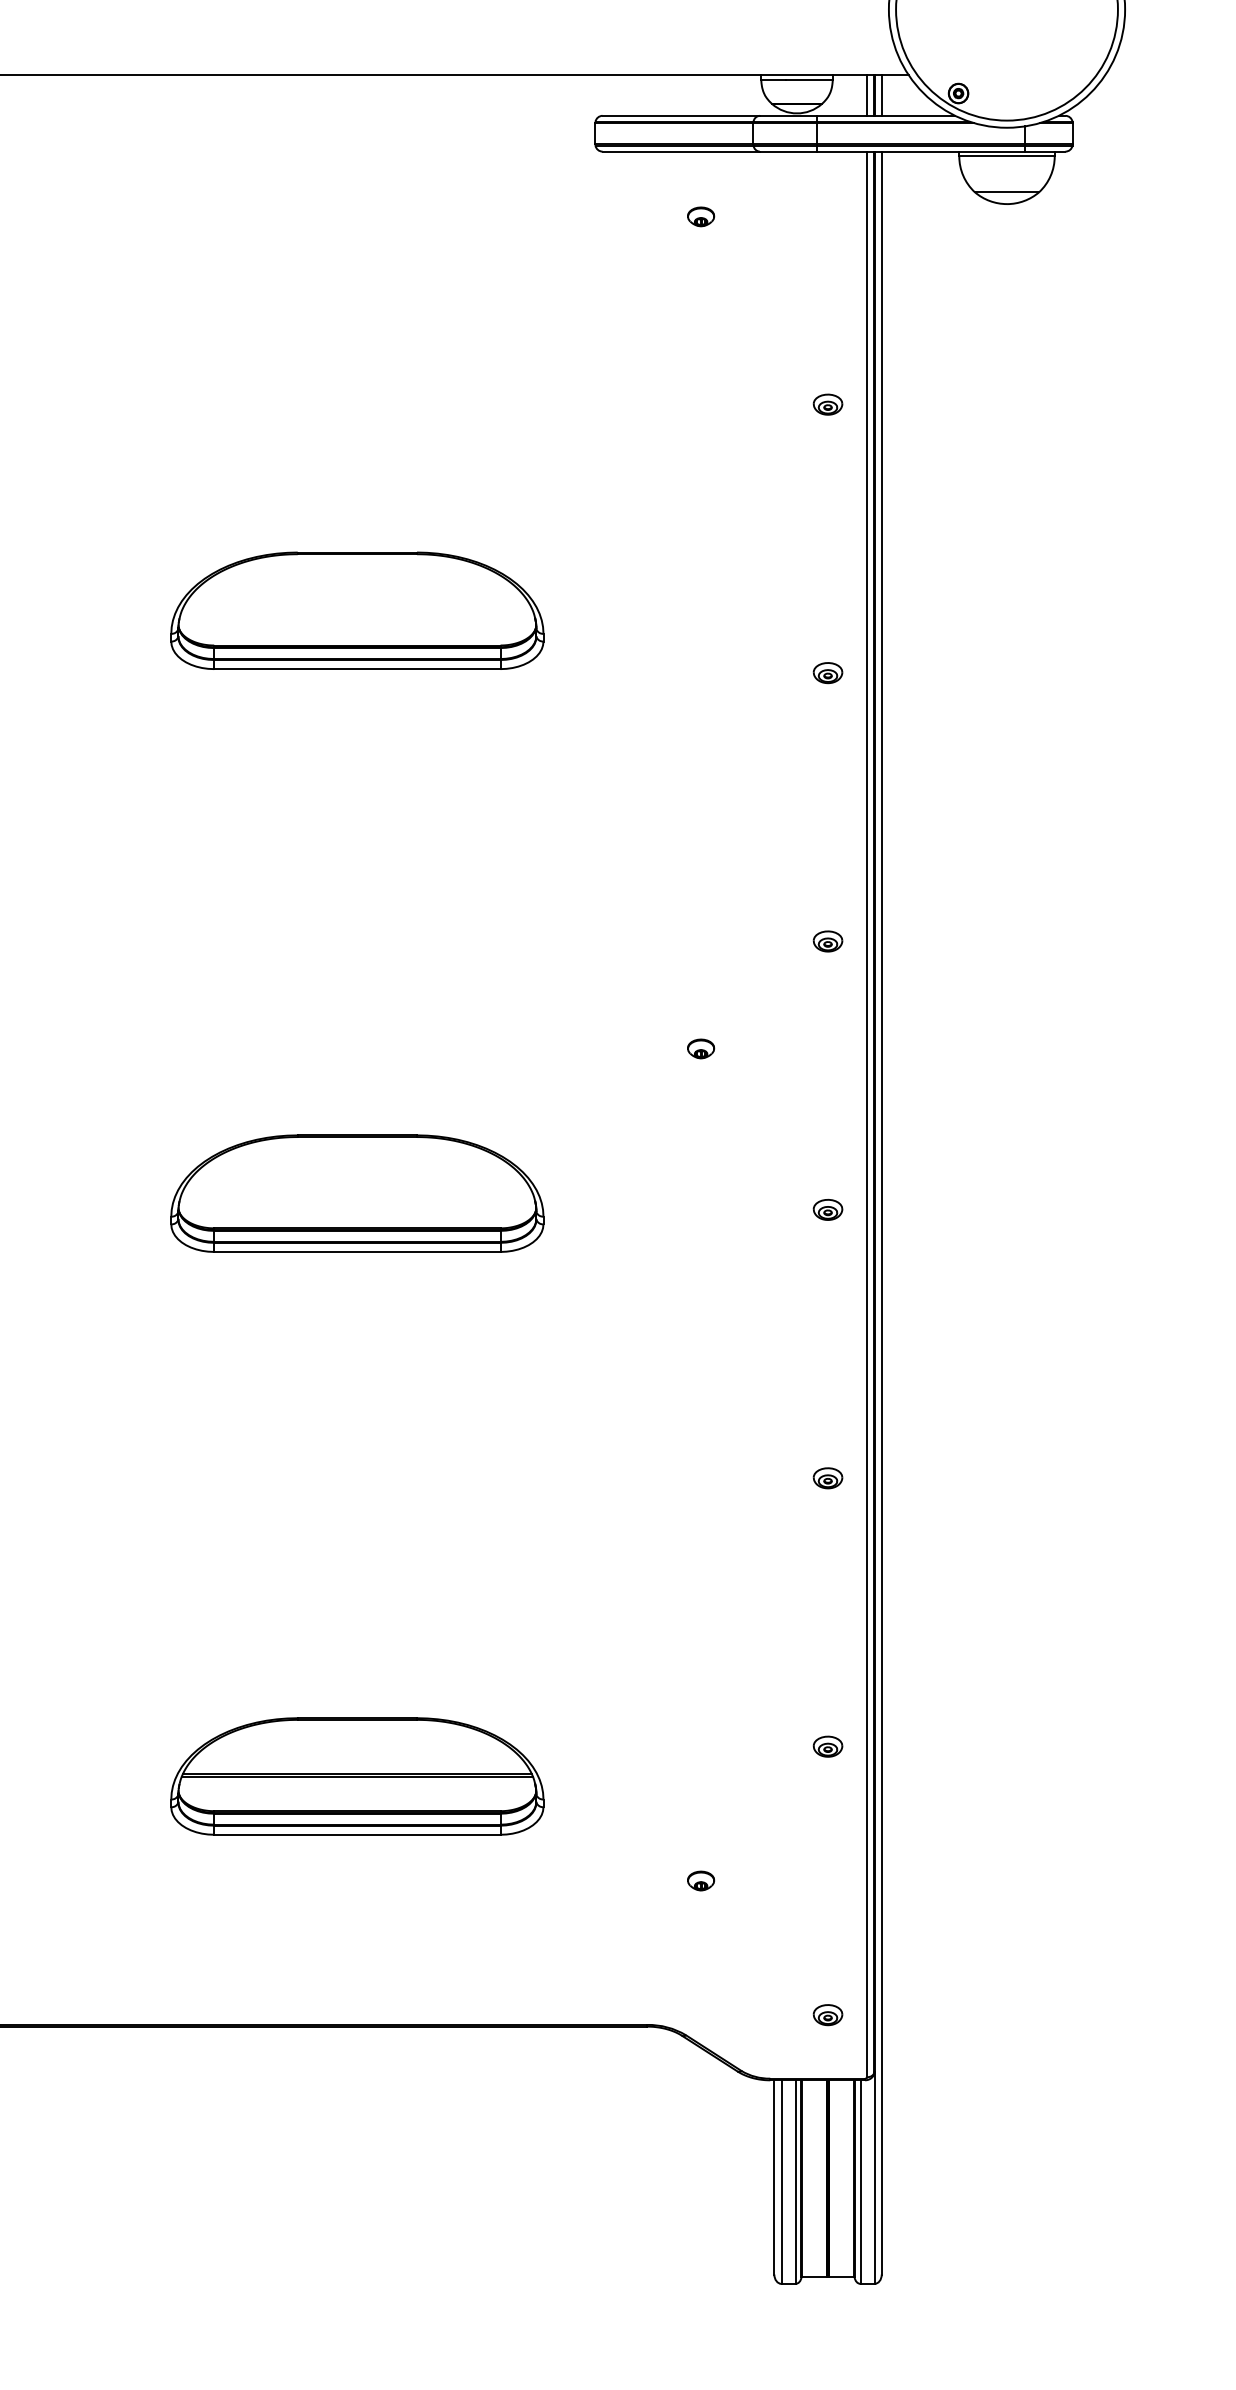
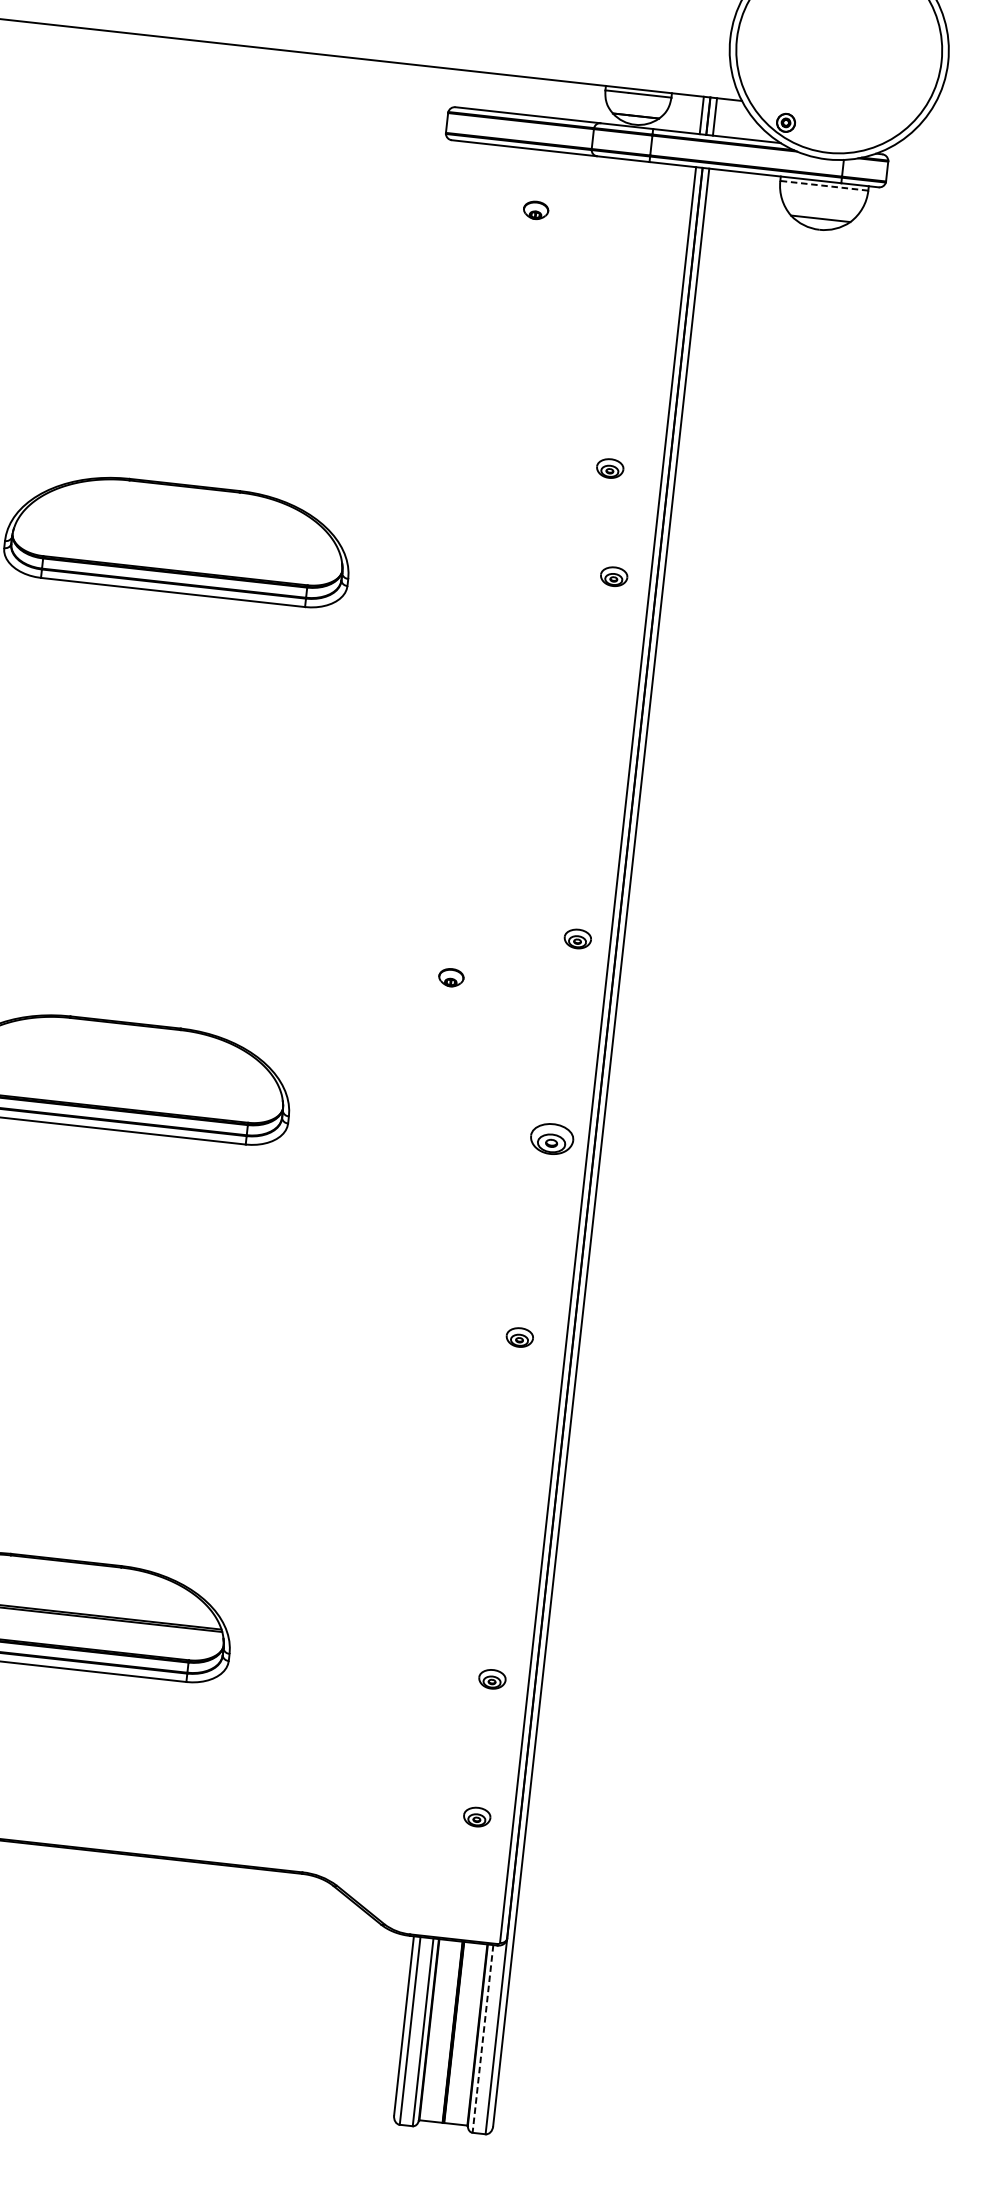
line: (1007, 156) -> (824, 185), solid -> dashed
part: (827, 404) -> (609, 468), moved
part: (827, 673) -> (613, 577), moved
part: (827, 941) -> (577, 938), moved
part: (827, 1209) -> (551, 1138), size x1.6
part: (827, 1478) -> (519, 1337), moved
part: (827, 1746) -> (491, 1679), moved
part: (701, 1880) -> (367, 1744), removed
part: (827, 2015) -> (476, 1817), moved
line: (860, 2182) -> (482, 2039), solid -> dashed

